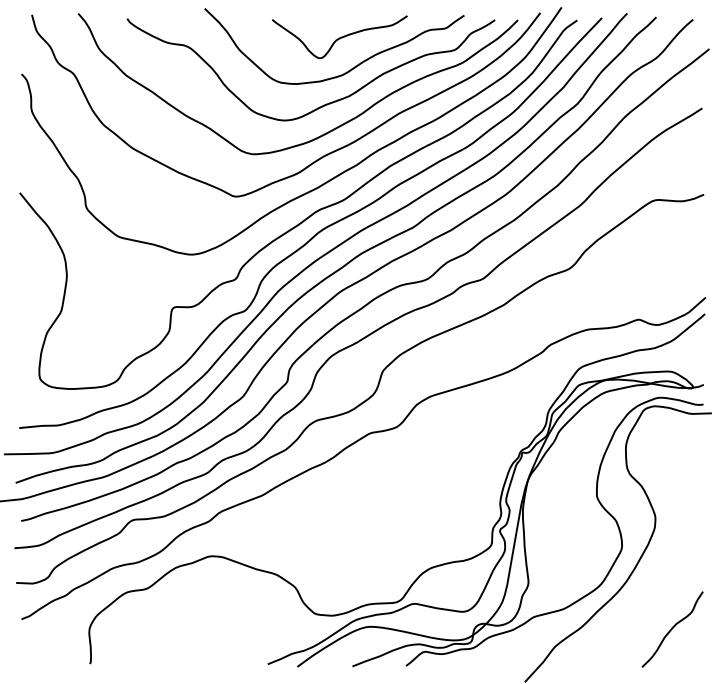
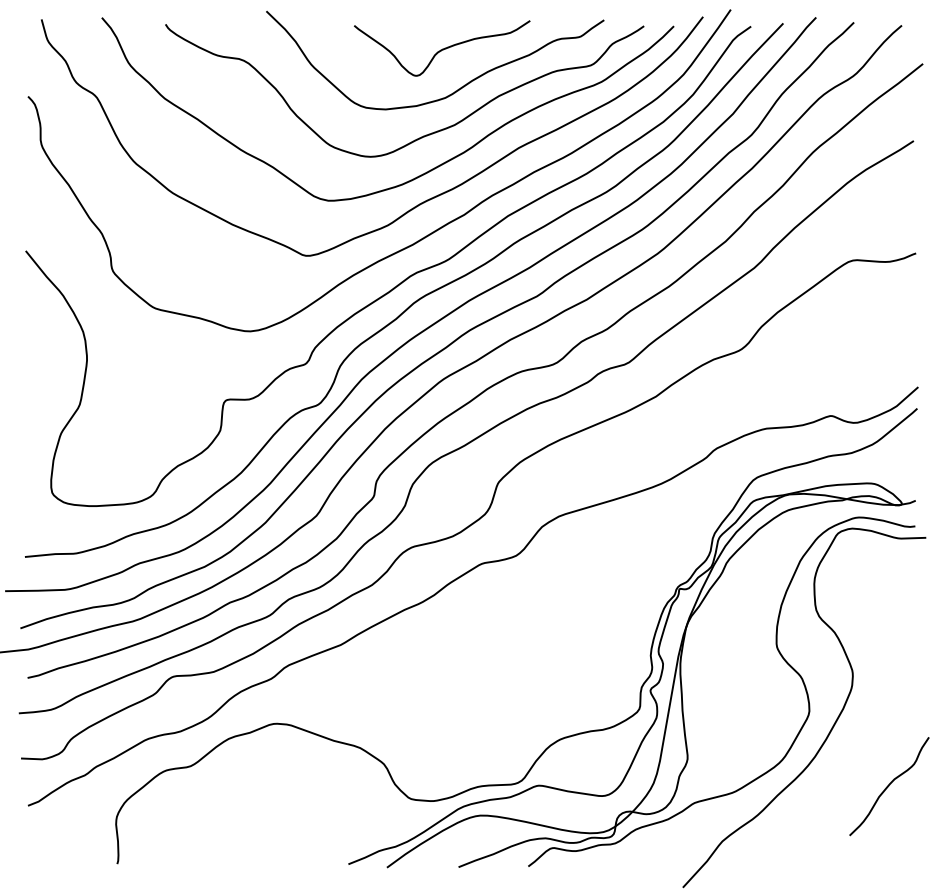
curve: (672, 629) -> (889, 786), moved

